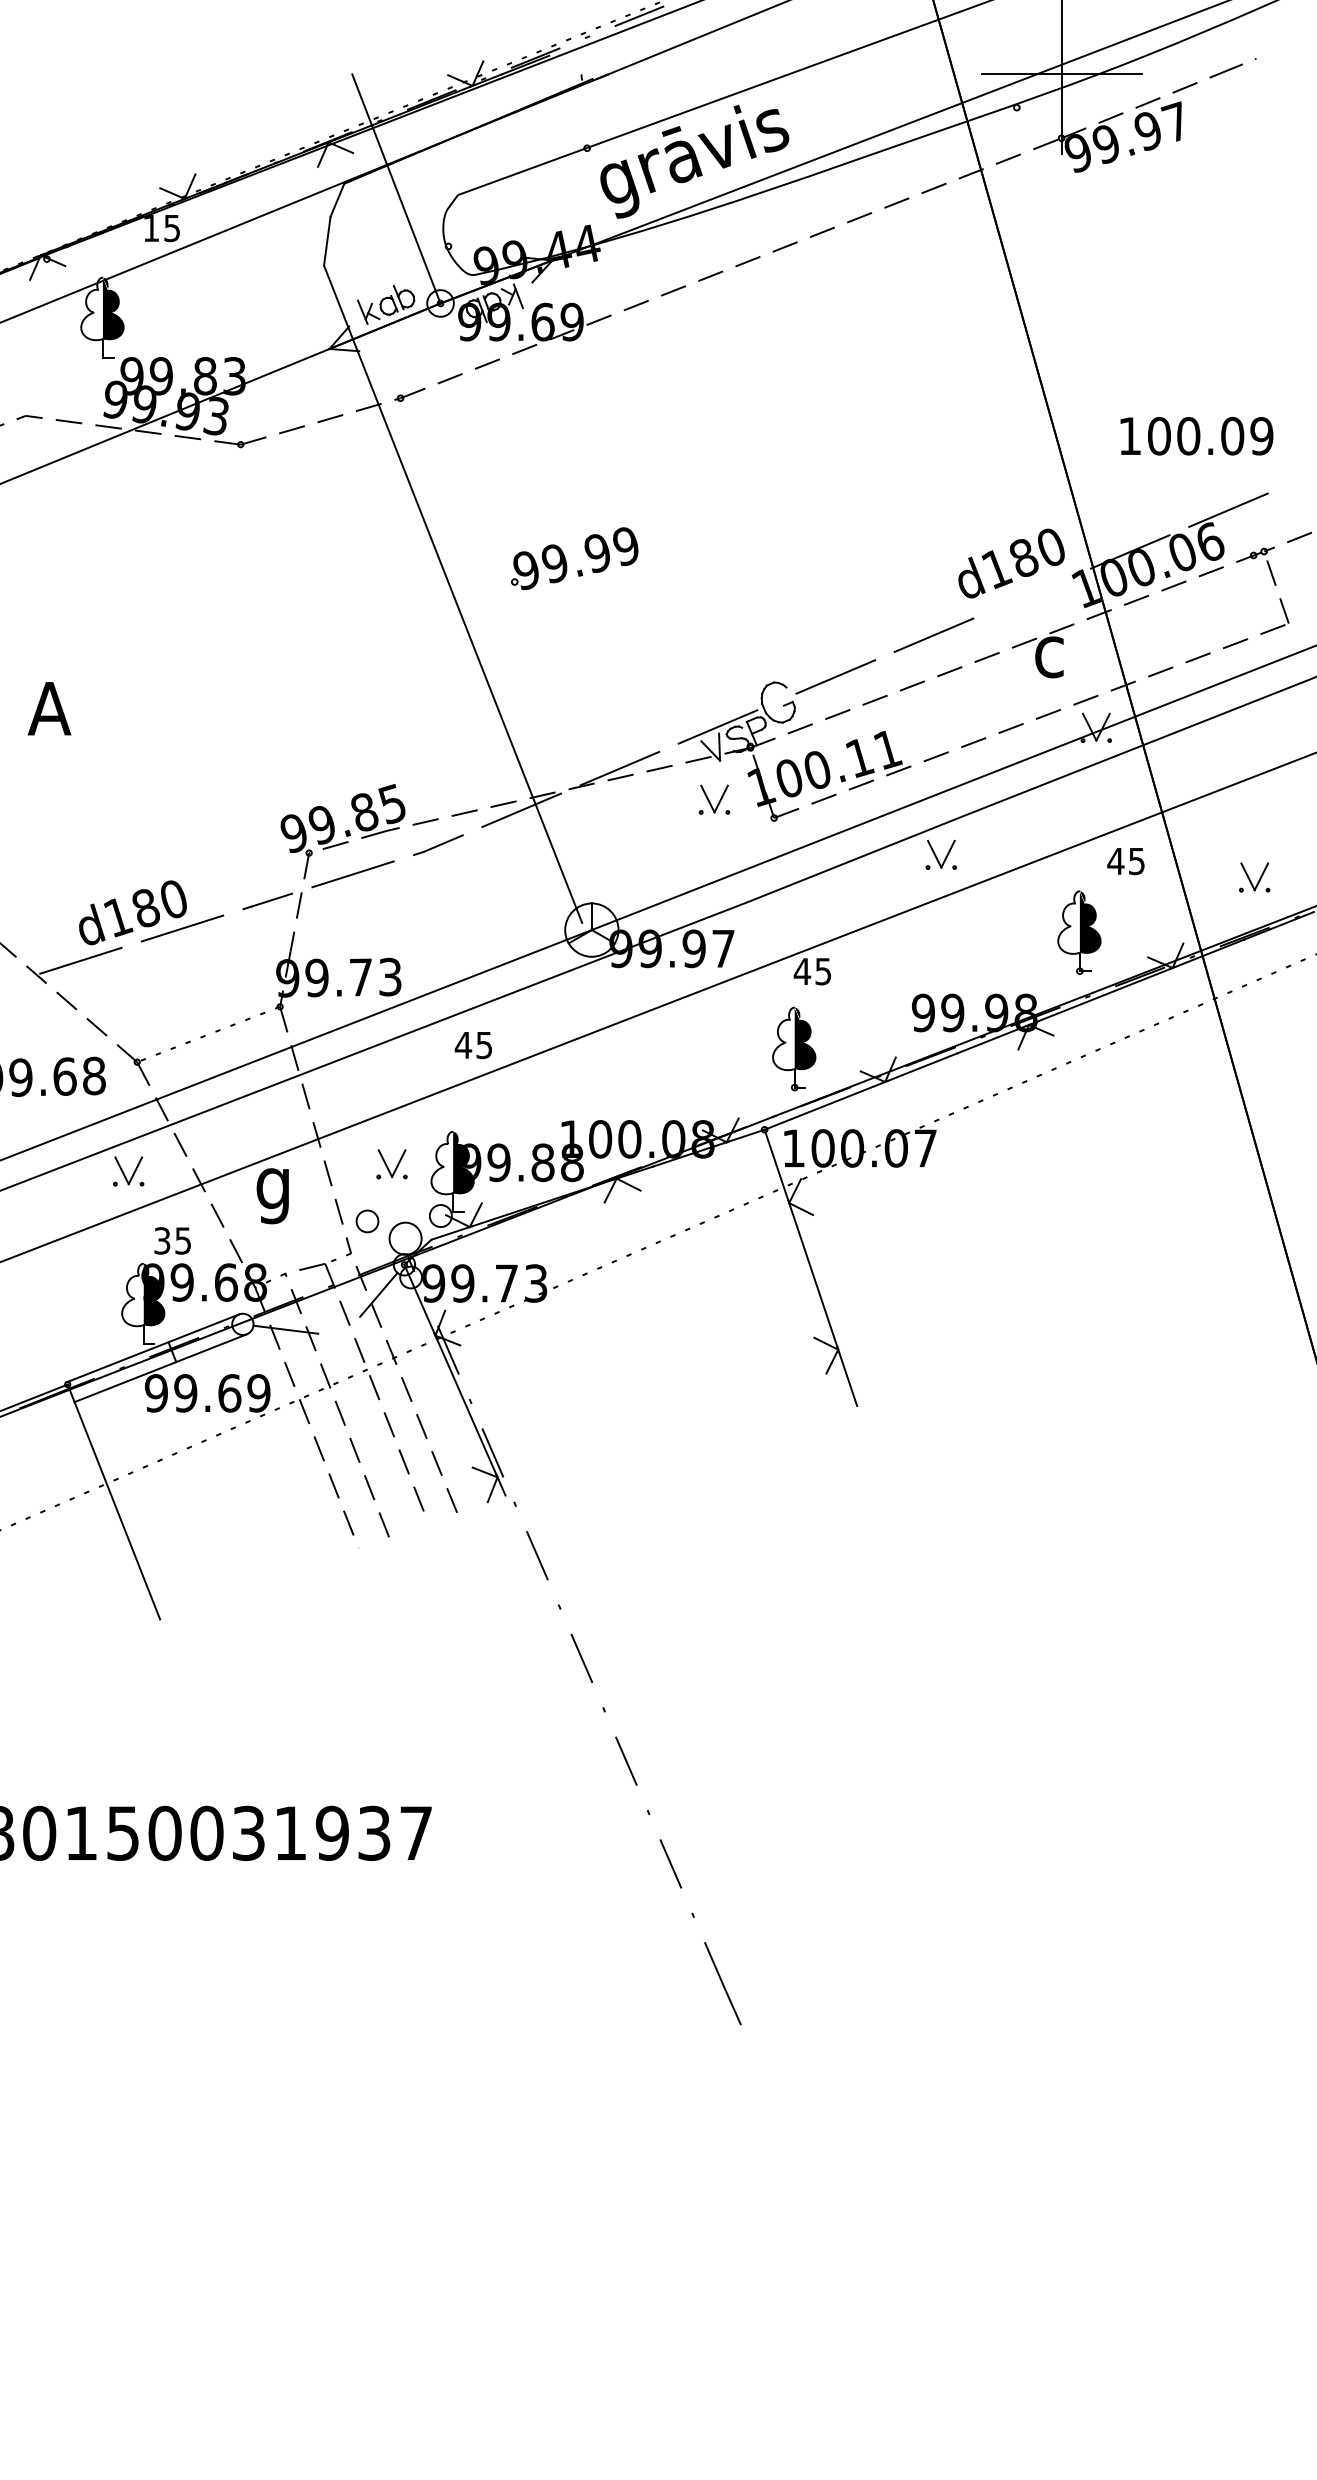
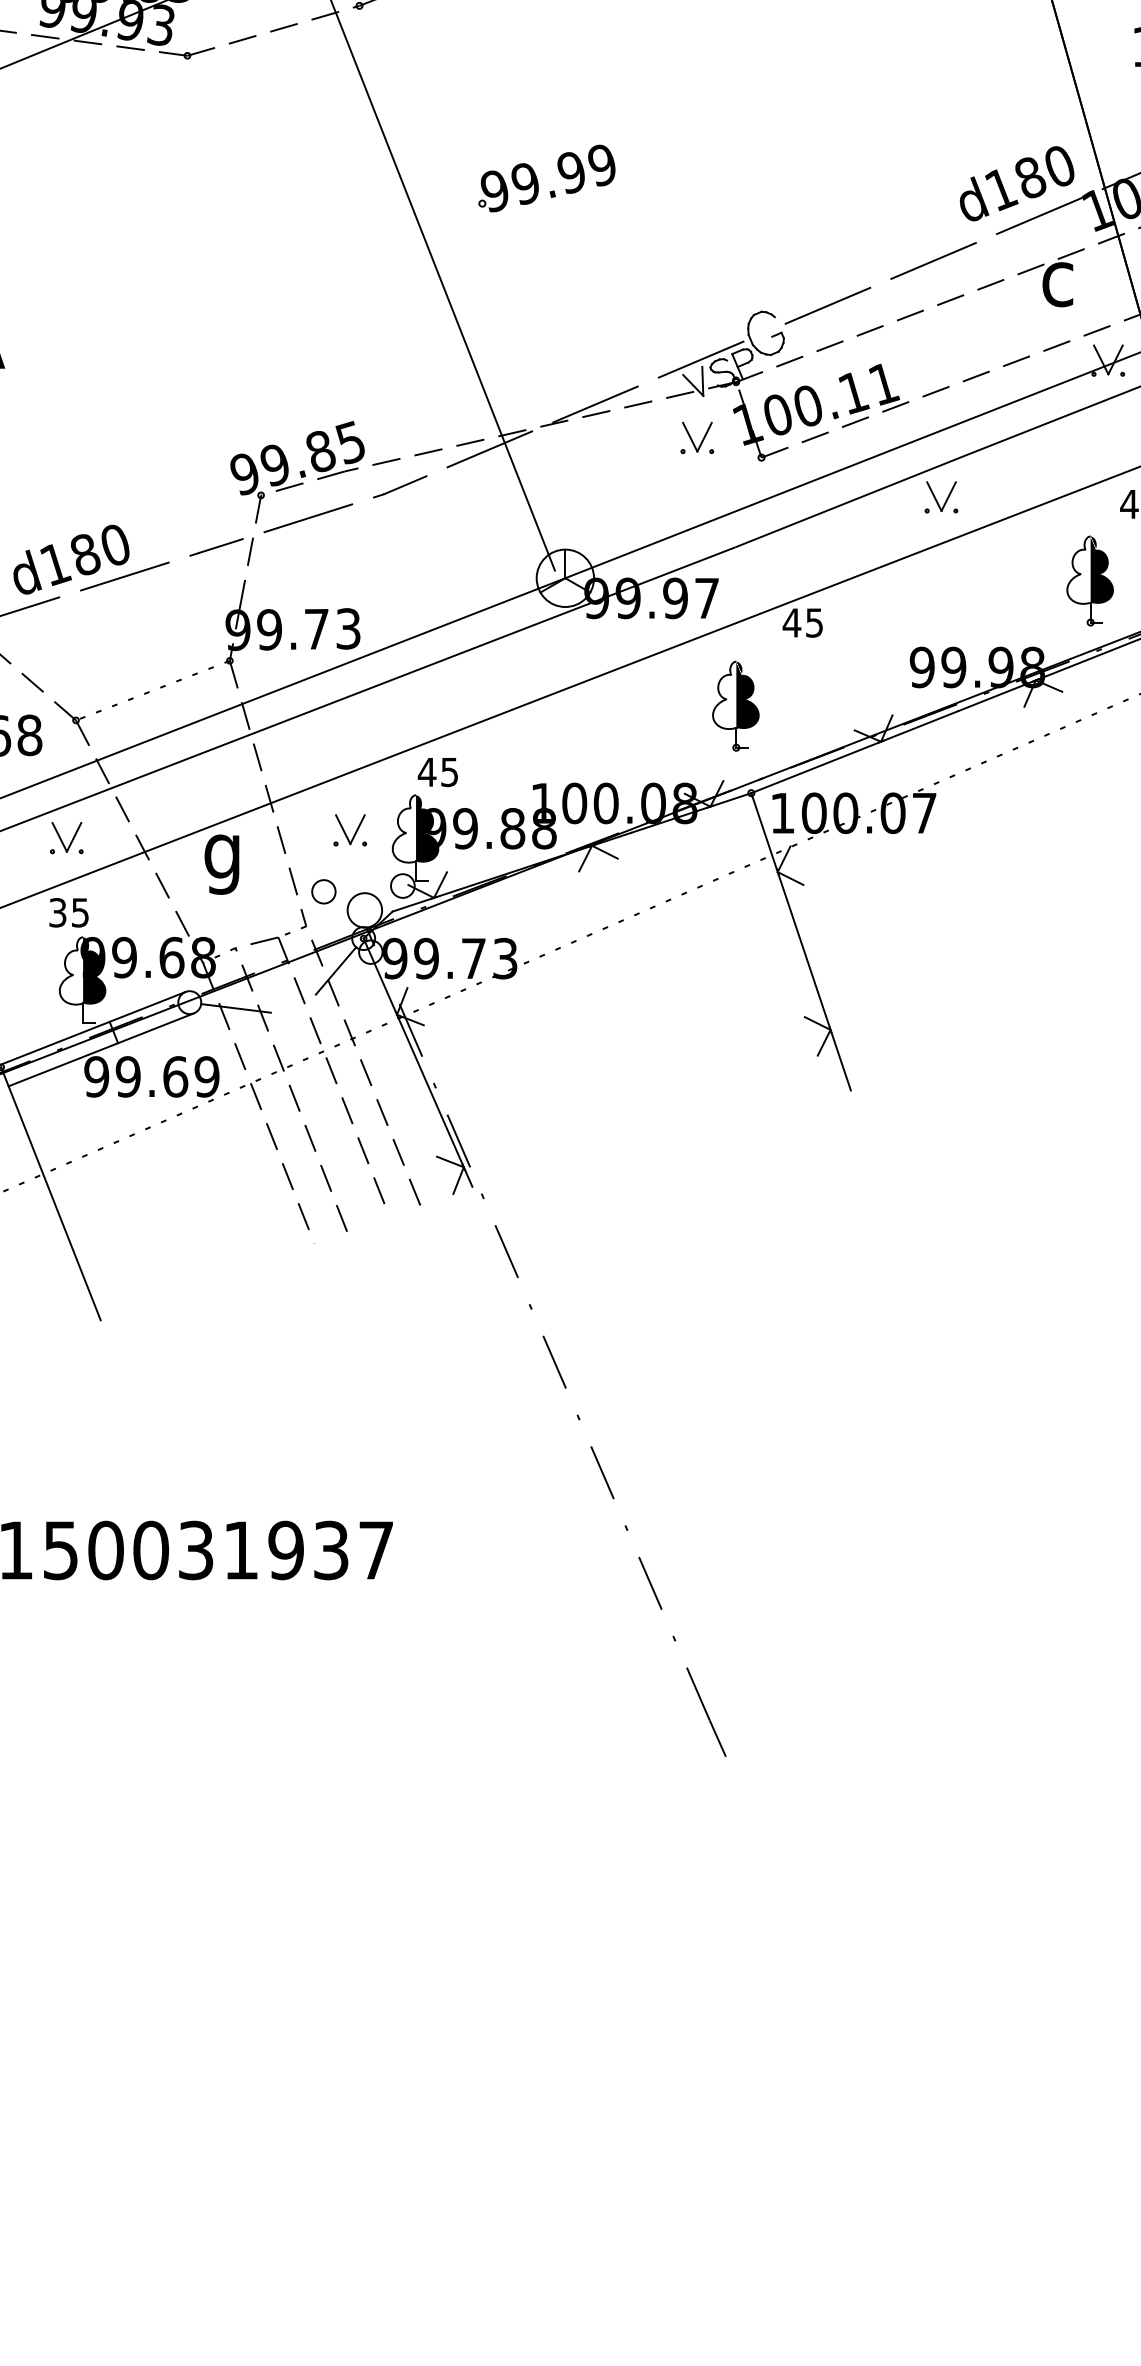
line: (1031, 593) -> (1038, 215), added
text: (472, 1045) -> (436, 772), moved
part: (794, 1048) -> (736, 705), moved
text: (172, 1240) -> (68, 912), moved

